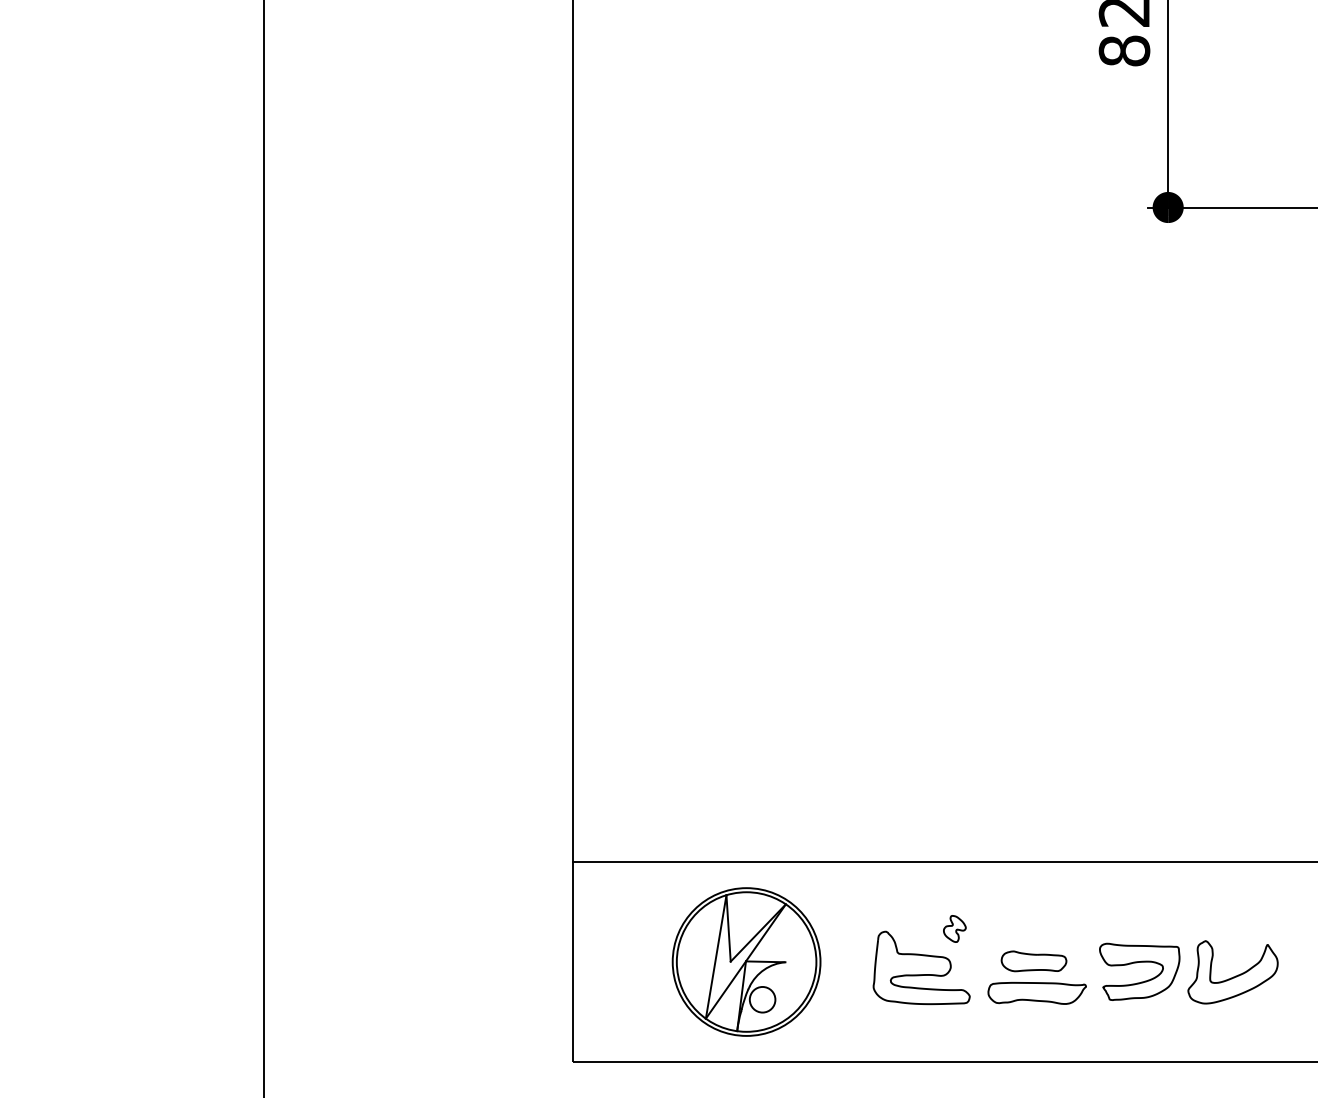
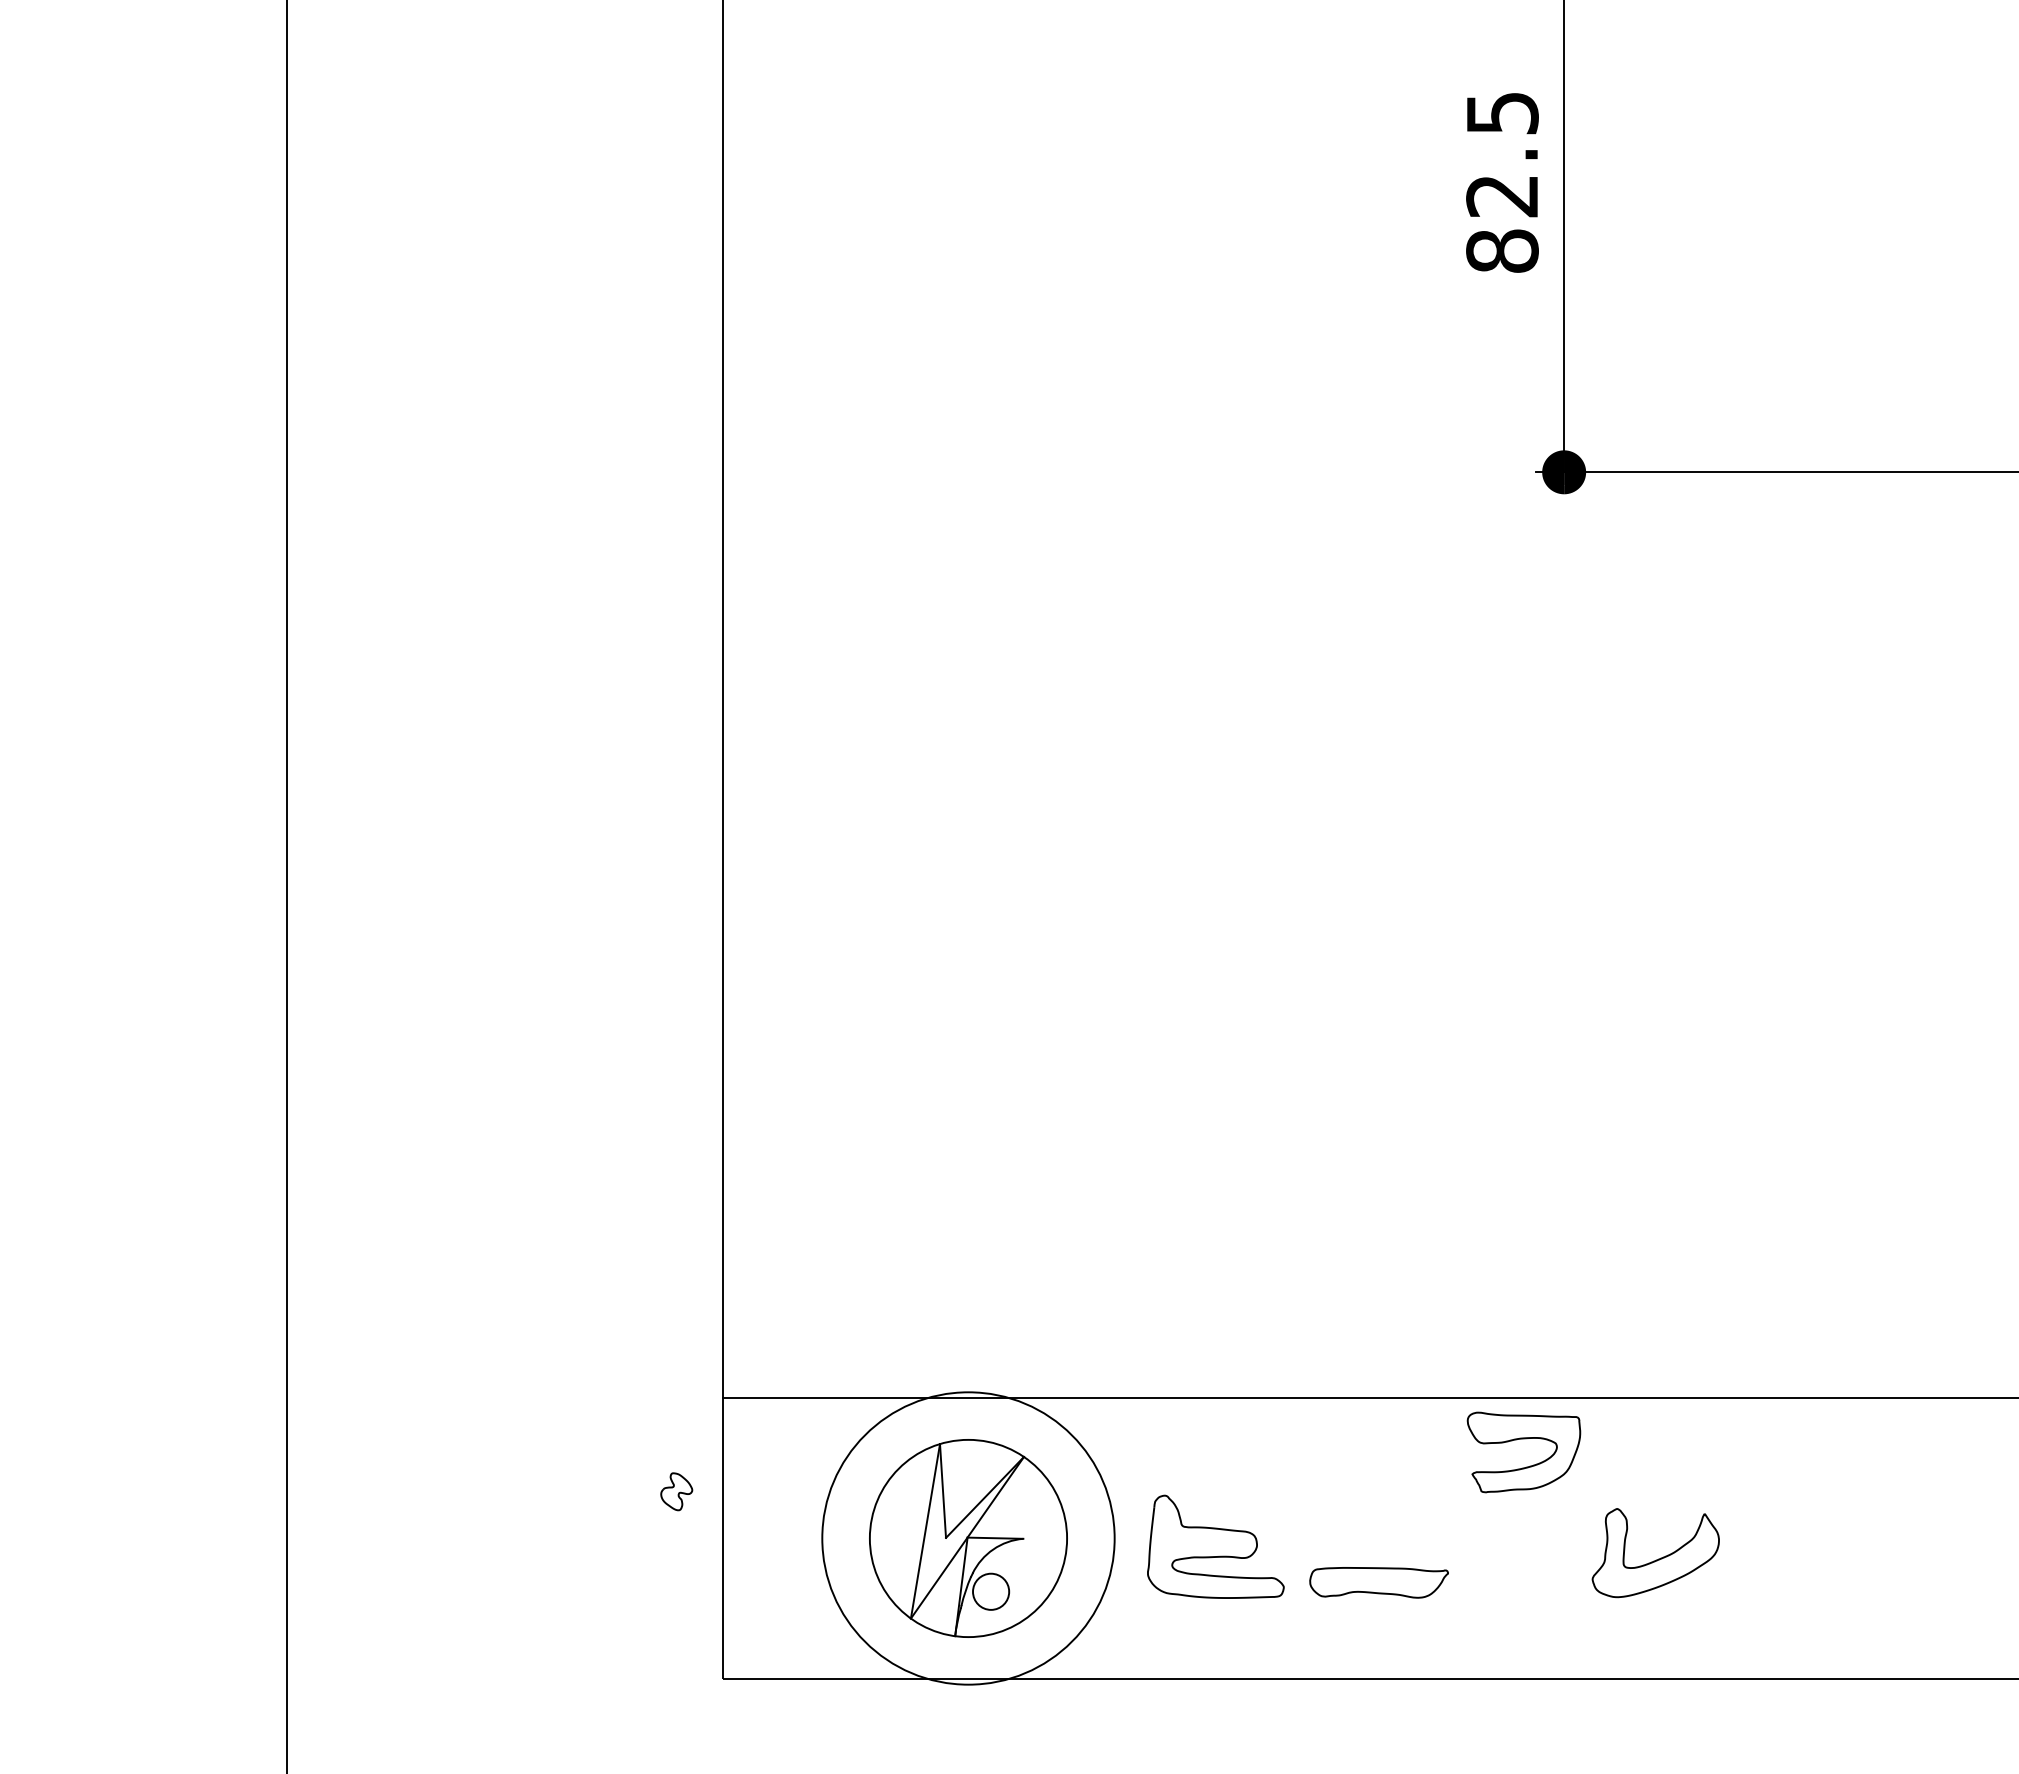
curve: (956, 929) -> (678, 1492), moved
curve: (1034, 955) -> (1375, 1529), removed
circle: (746, 962) -> (968, 1538), size x1.4
part: (1139, 962) -> (1523, 1439), moved

